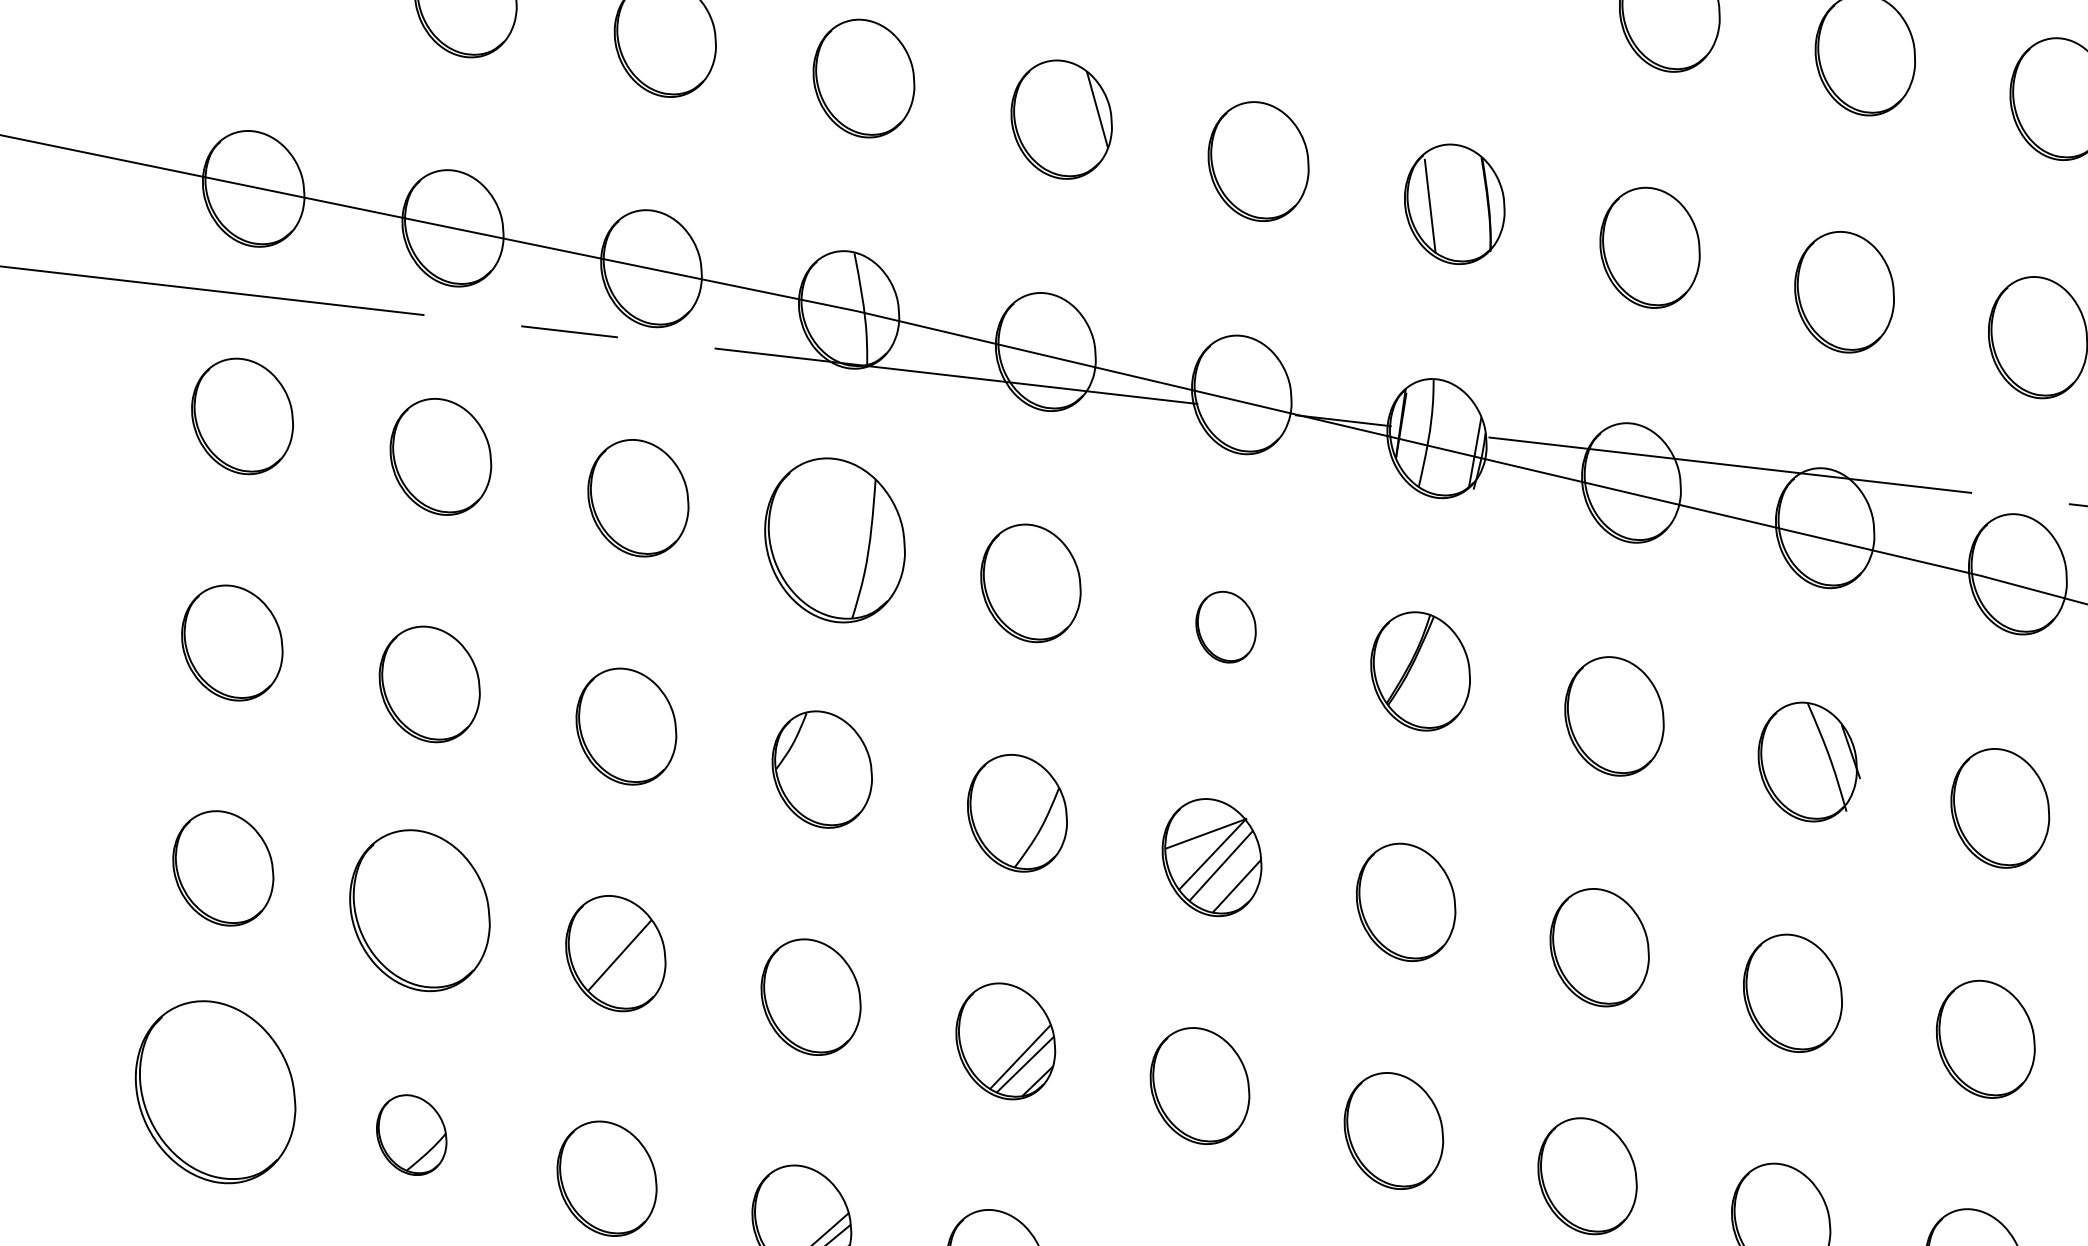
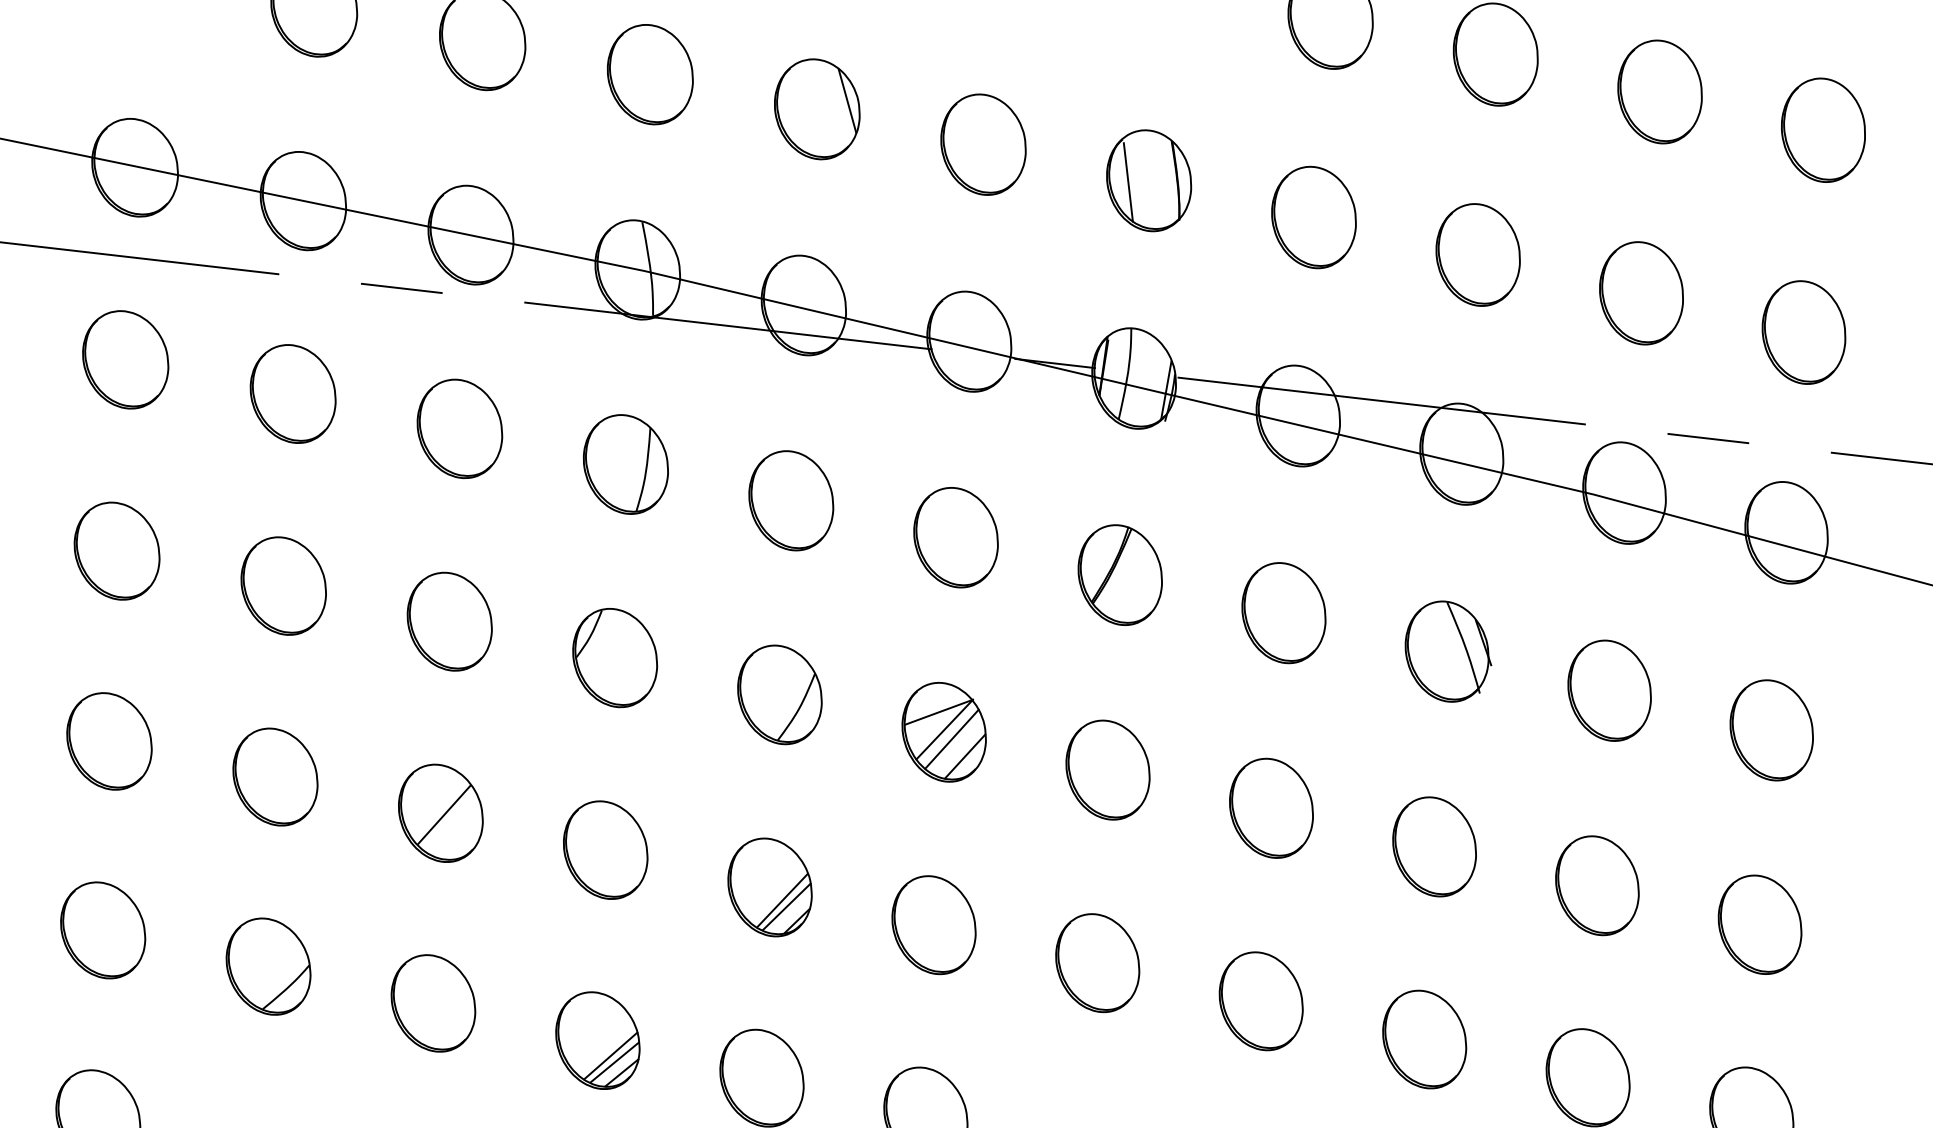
part: (834, 540) -> (625, 464), size x0.71
part: (1225, 626) -> (955, 537), size x1.67
part: (419, 909) -> (275, 776), size x0.71
part: (216, 1092) -> (103, 930), size x0.62
part: (411, 1135) -> (268, 966), size x1.43

